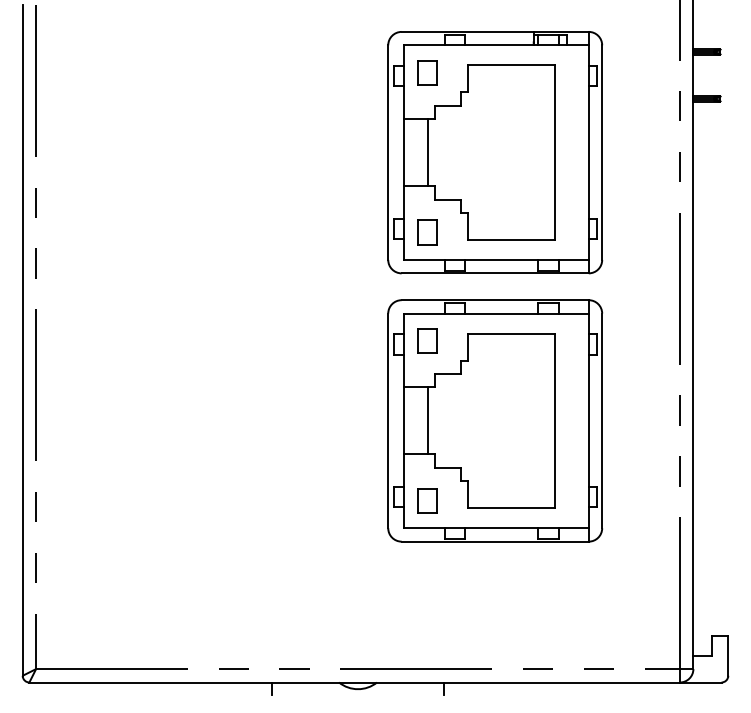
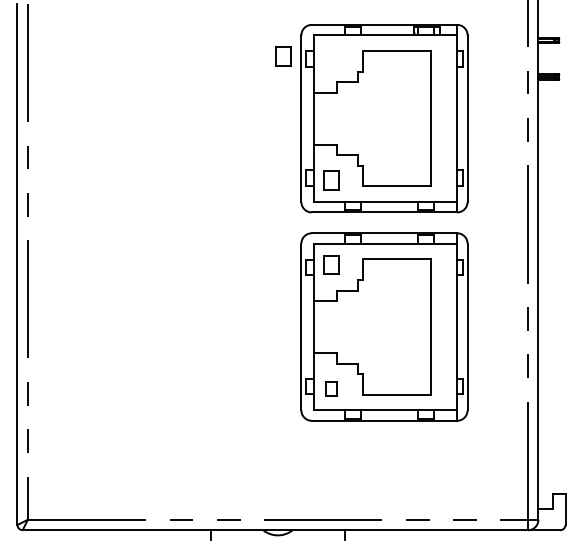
part: (427, 72) -> (283, 56), moved
line: (428, 152) -> (332, 118), removed
line: (428, 420) -> (332, 326), removed
part: (427, 500) -> (331, 388), size x0.7

